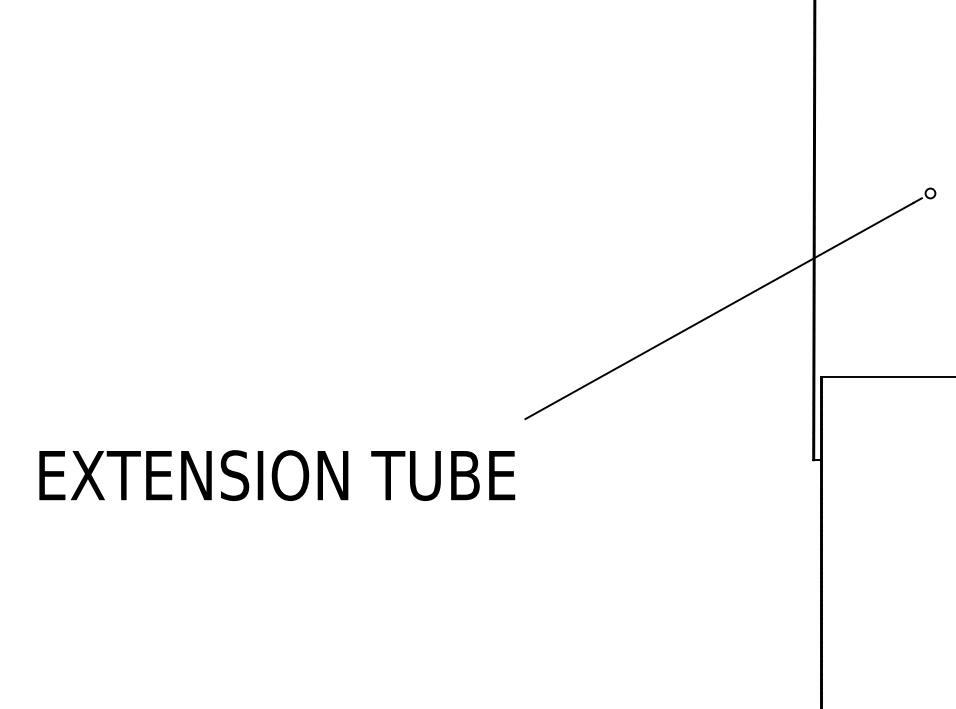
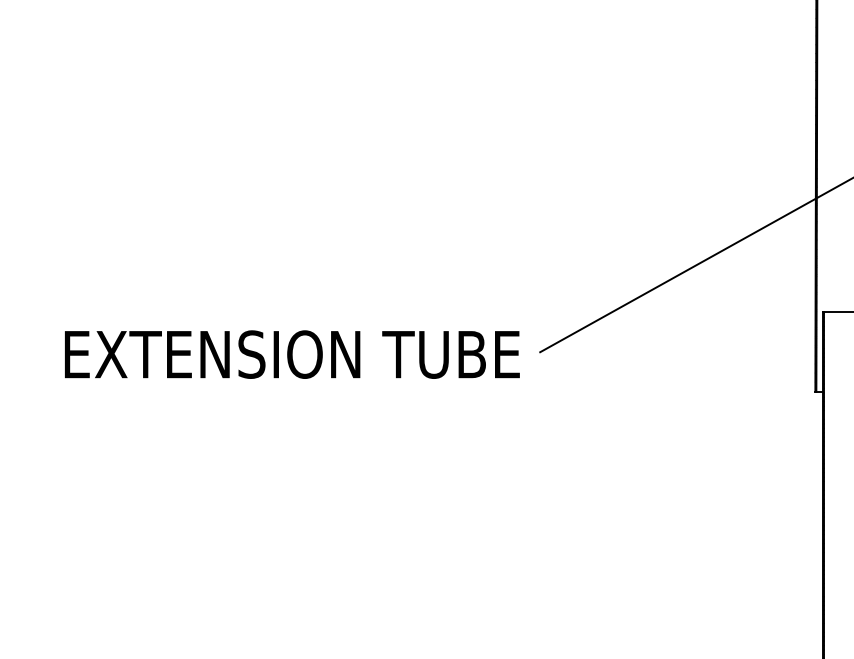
text: (277, 475) -> (292, 354), moved

